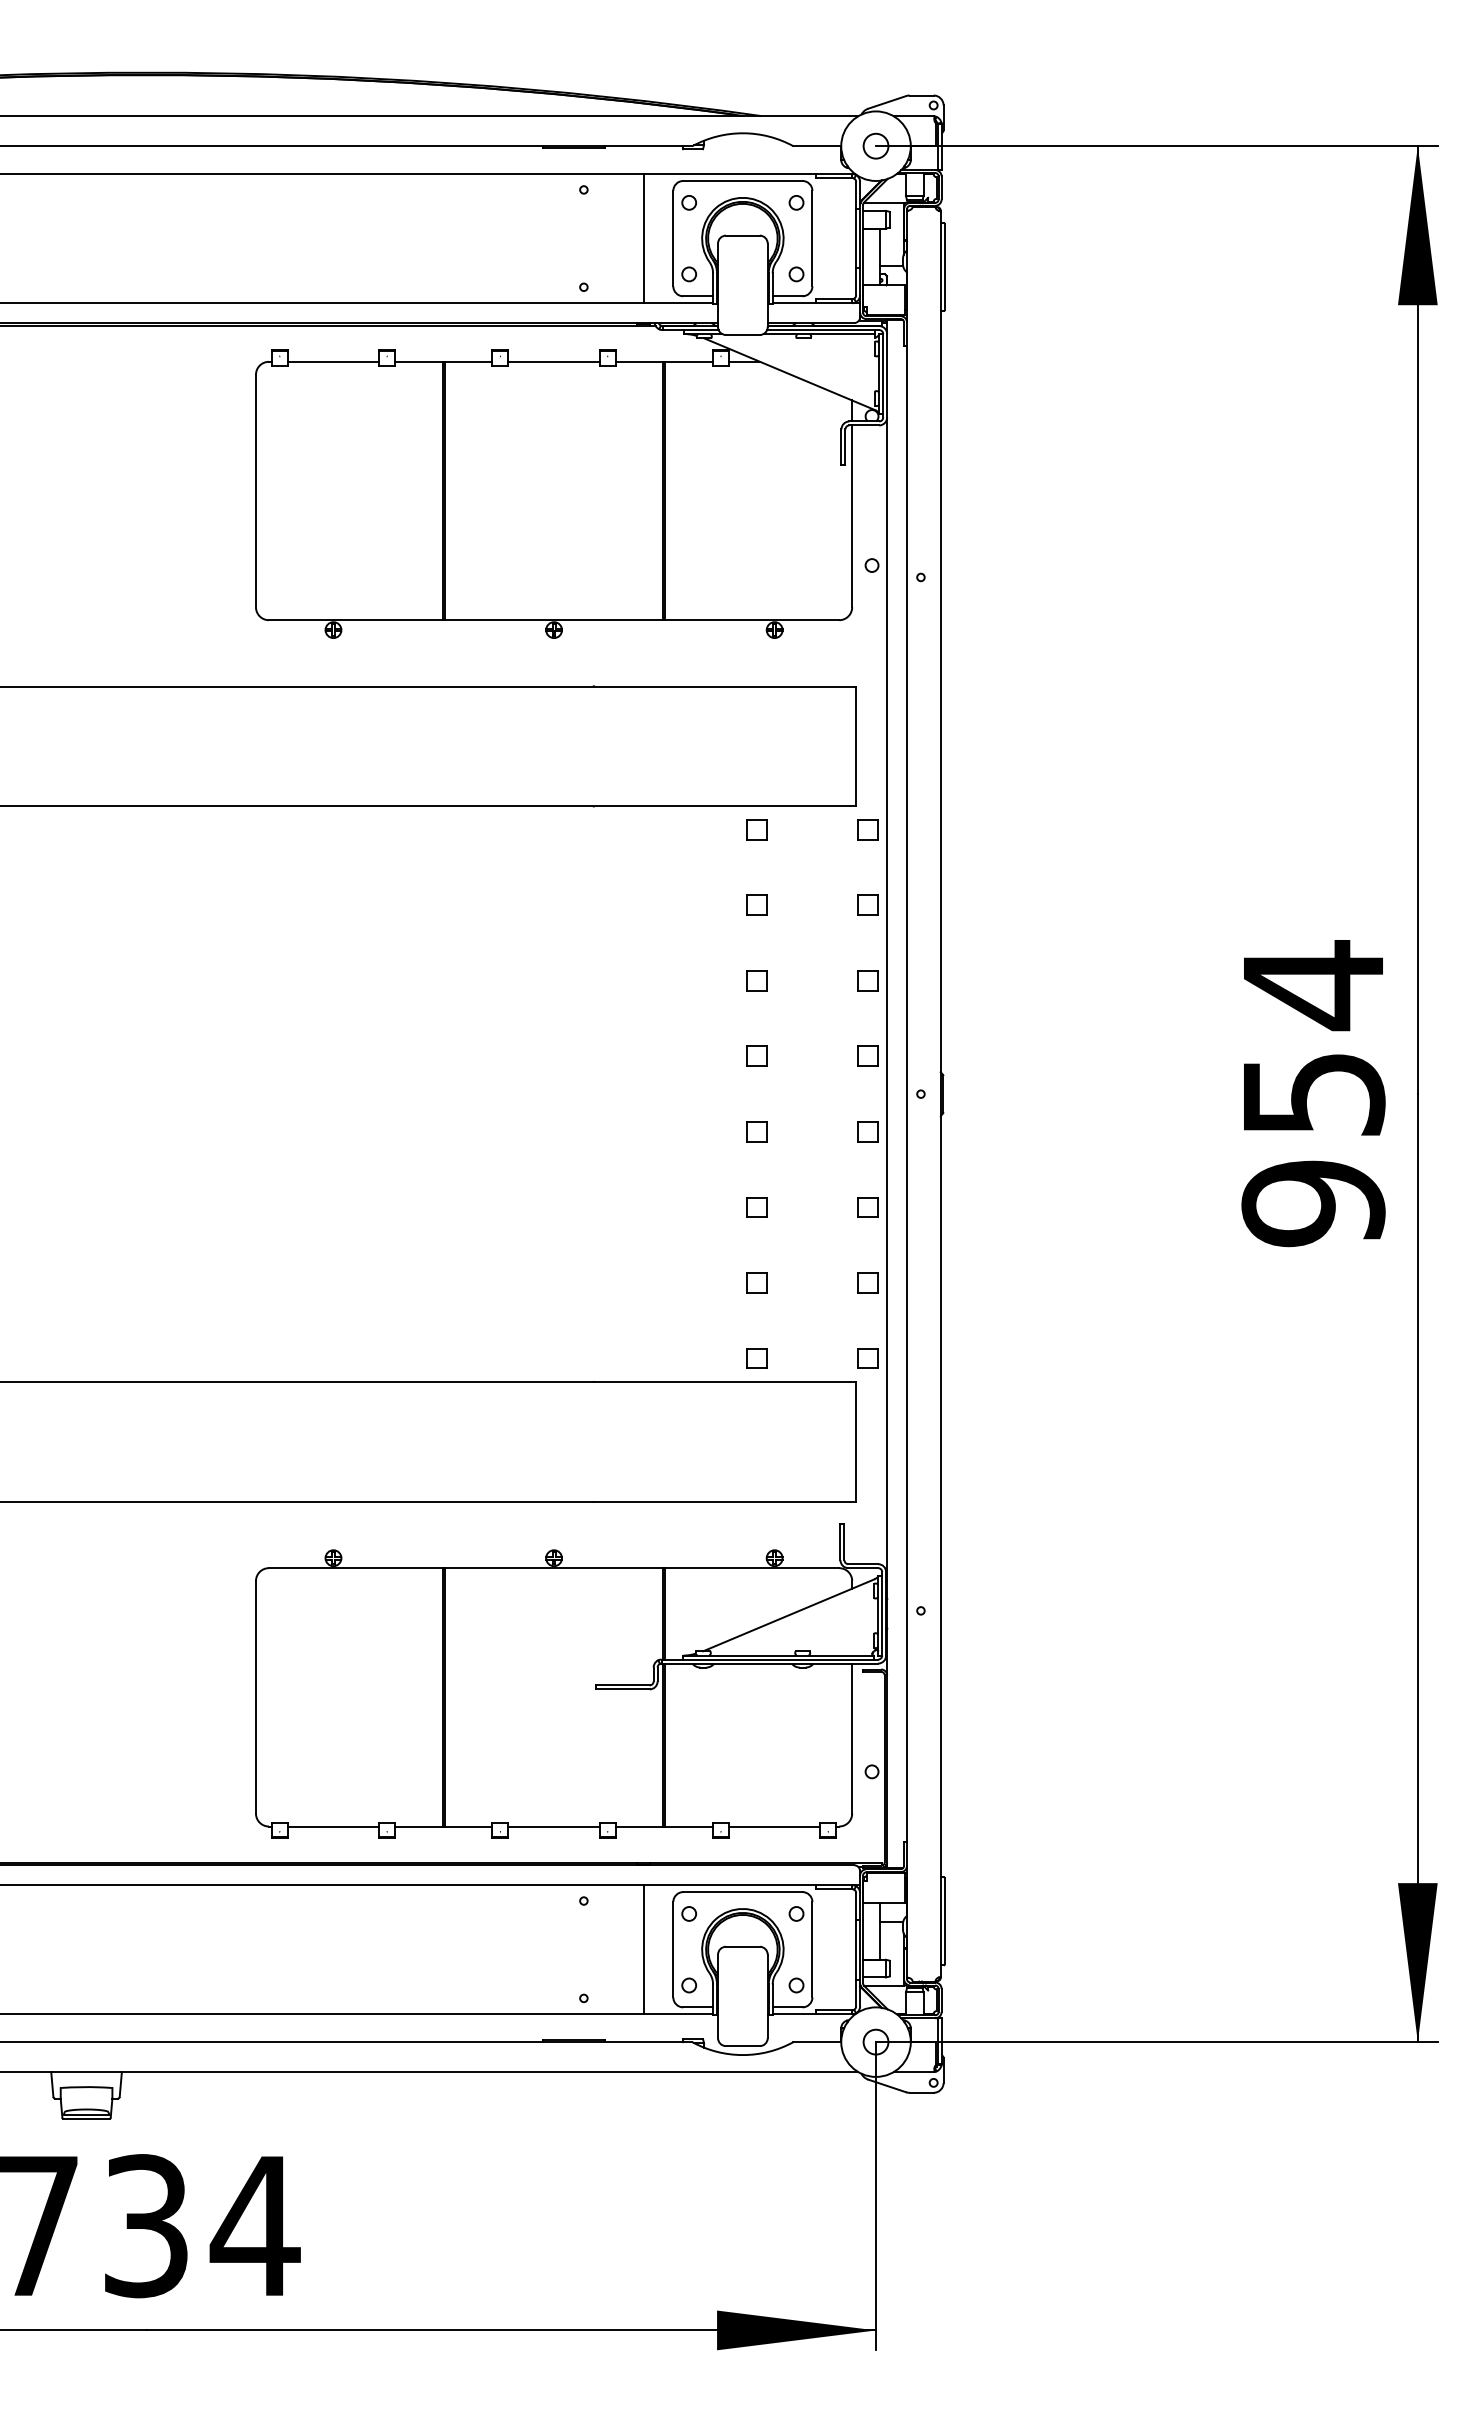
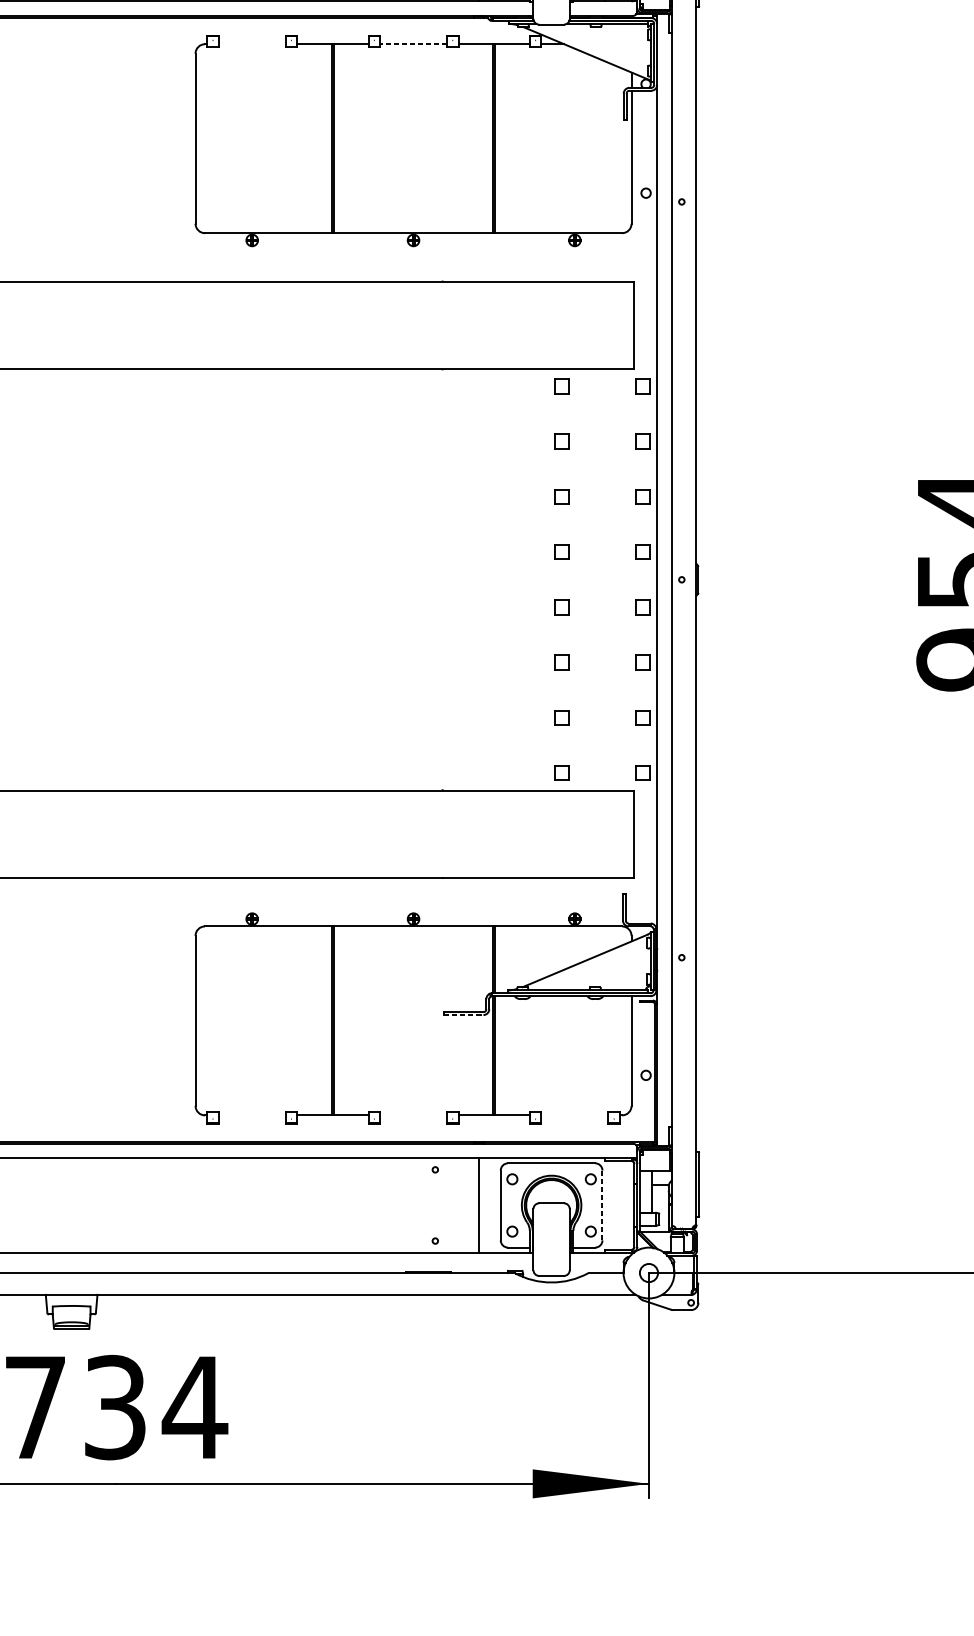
line: (333, 361) -> (252, 43), removed
line: (554, 361) -> (413, 43), solid -> dashed
line: (622, 1689) -> (463, 1015), solid -> dashed
line: (333, 1826) -> (252, 1115), removed
line: (553, 1826) -> (413, 1115), removed
line: (774, 1826) -> (574, 1115), removed
line: (812, 1949) -> (602, 1205), solid -> dashed

